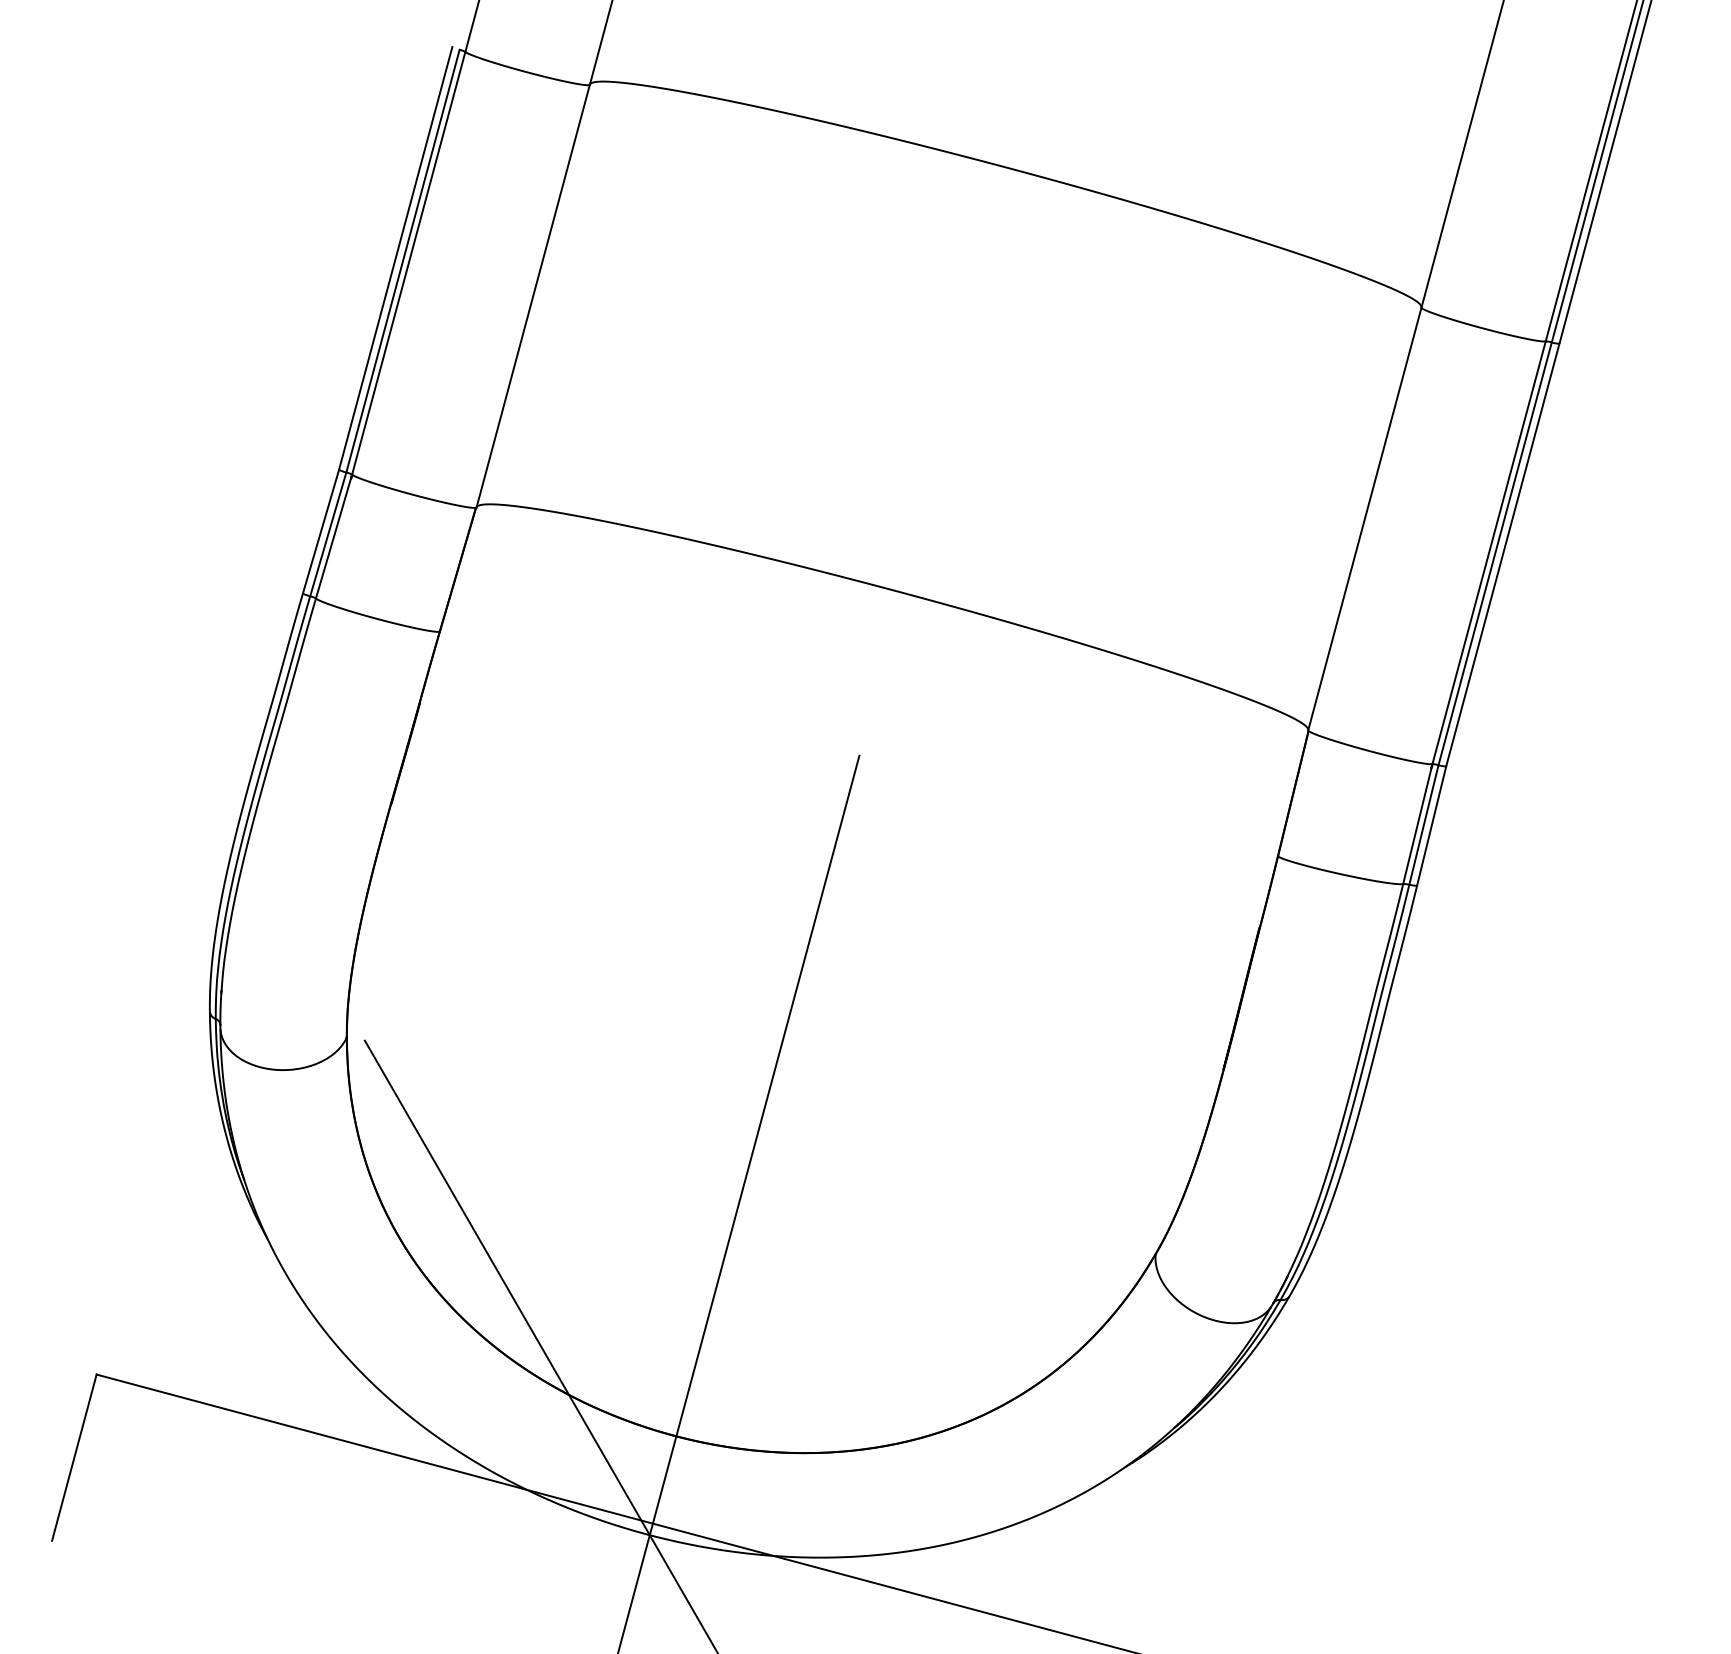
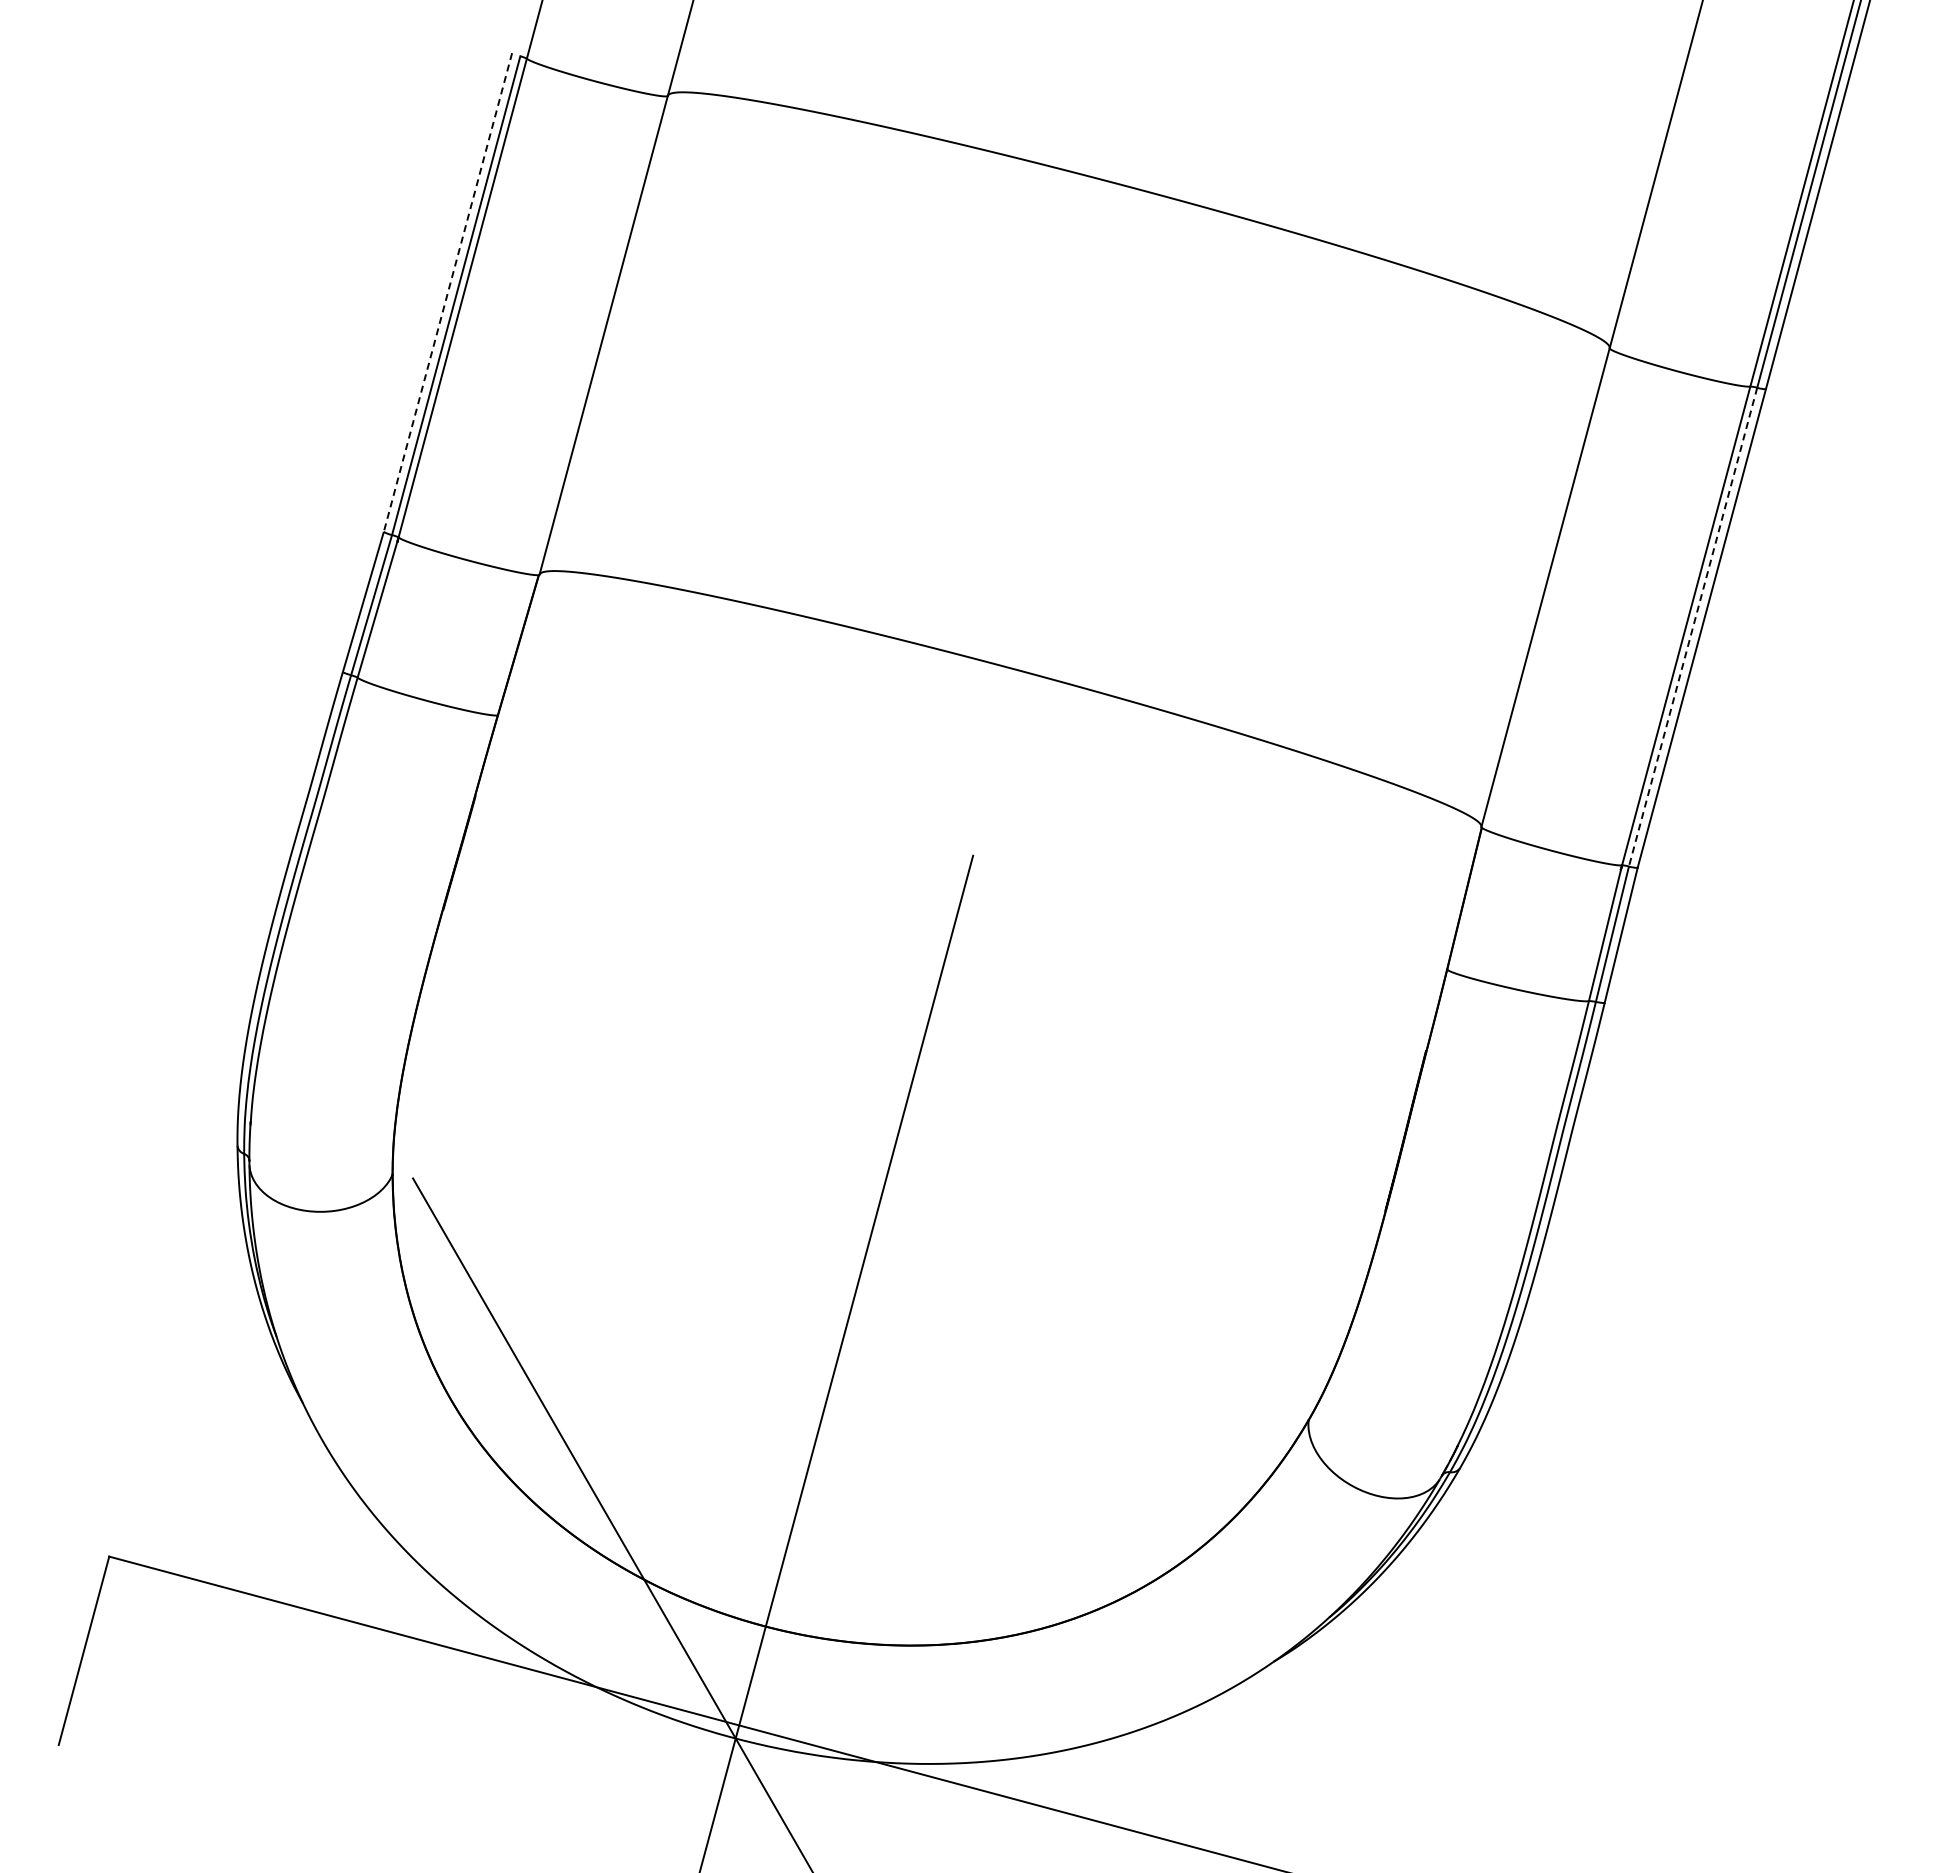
line: (395, 258) -> (447, 292), solid -> dashed
line: (1495, 554) -> (1693, 627), solid -> dashed

